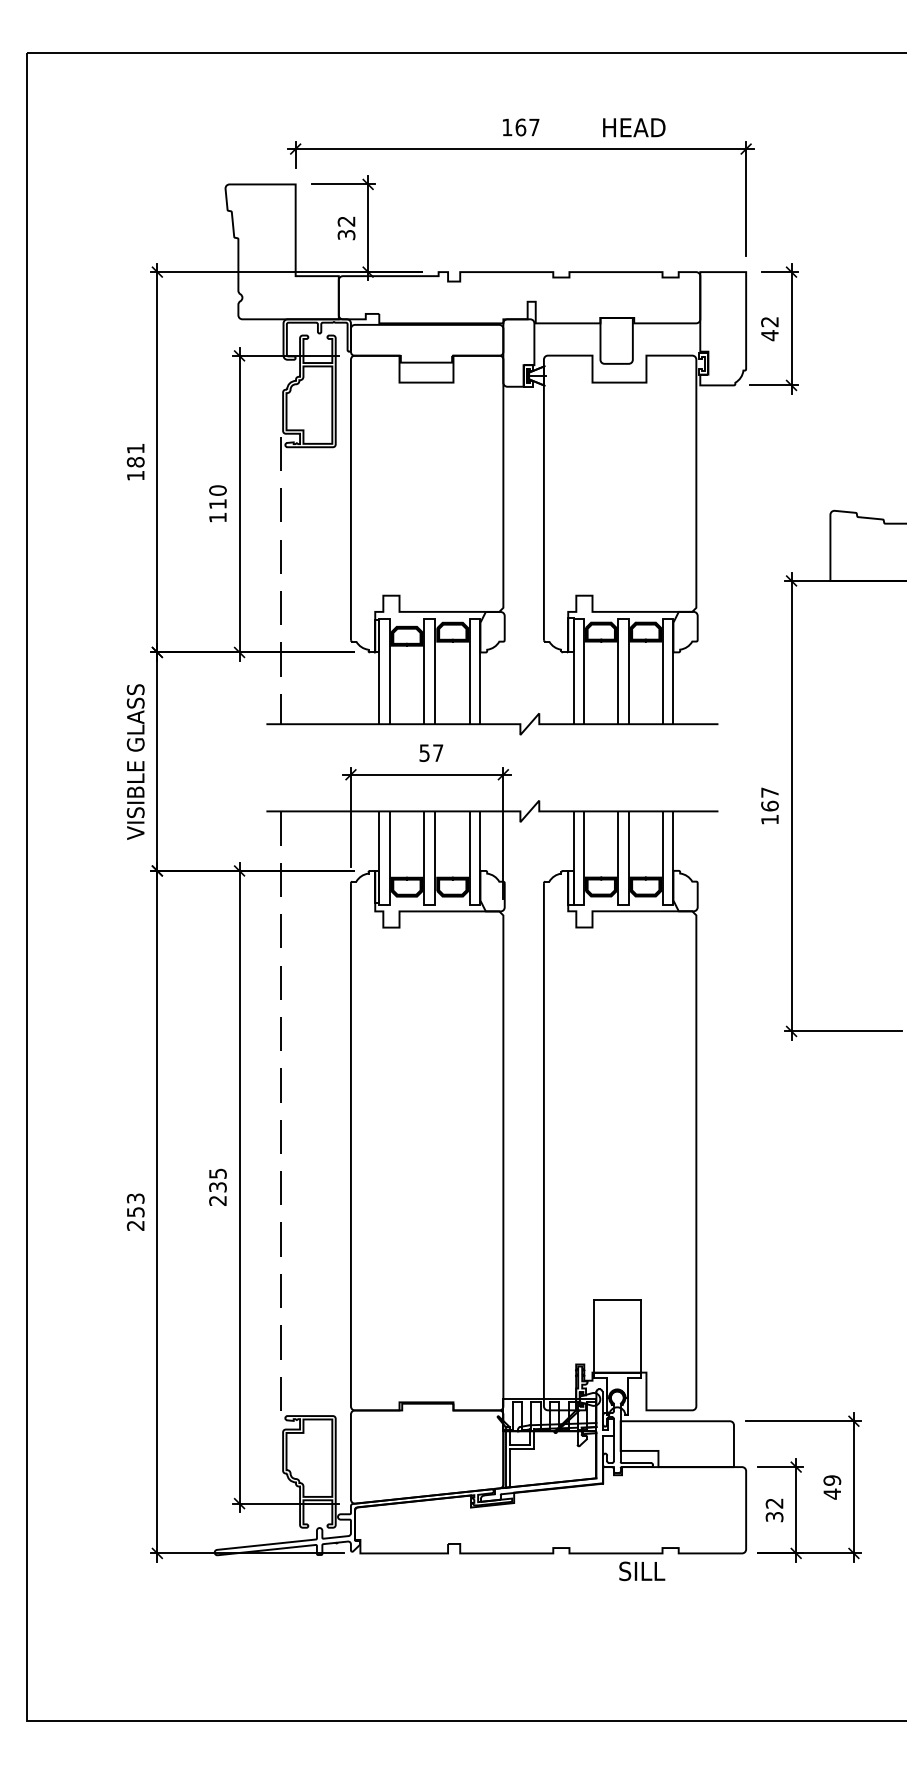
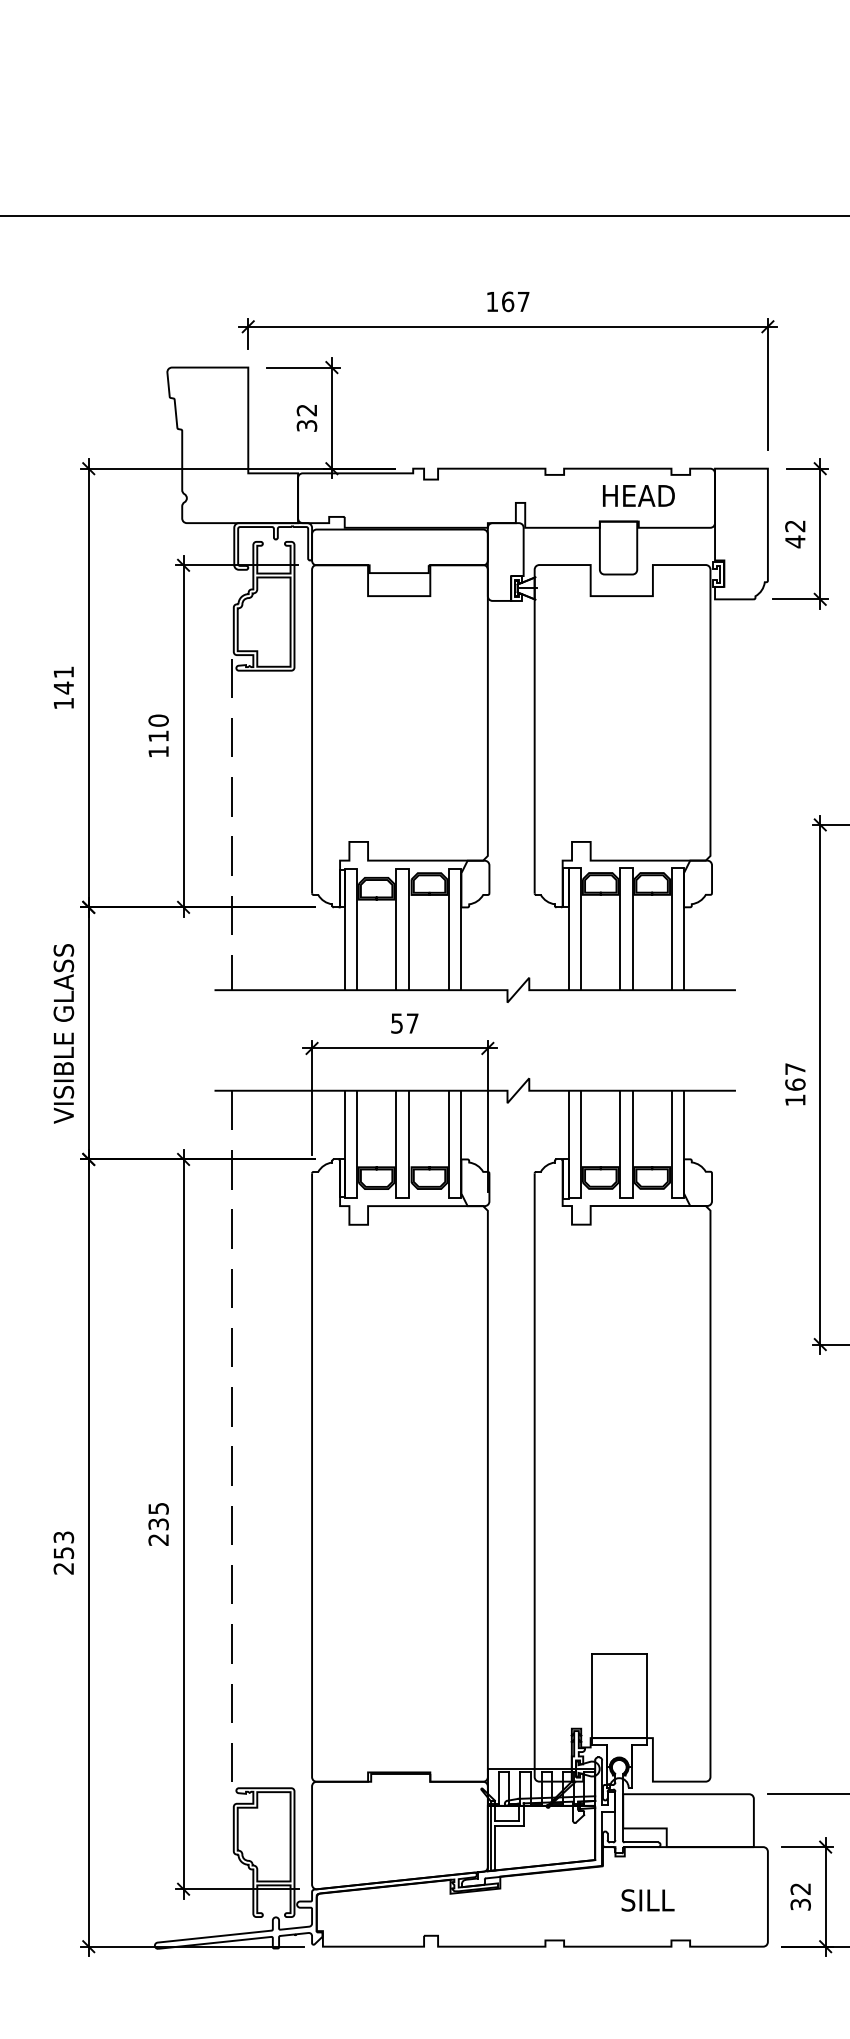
text: (634, 127) -> (639, 495), moved
text: (135, 461) -> (63, 687), 181 -> 141
text: (642, 1571) -> (648, 1900), moved

